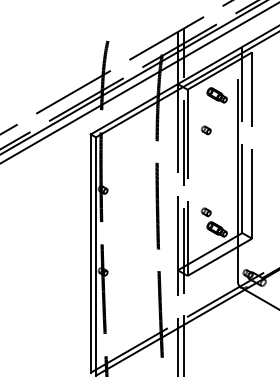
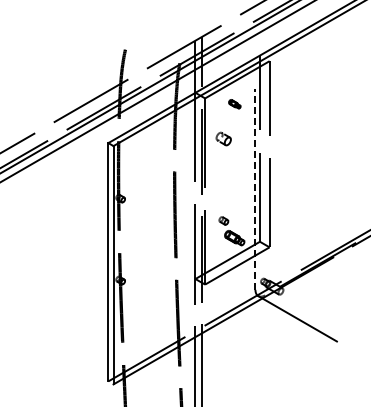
part: (216, 95) -> (234, 104), size x0.6
part: (205, 129) -> (223, 138), size x1.6
line: (237, 180) -> (255, 189), solid -> dashed

